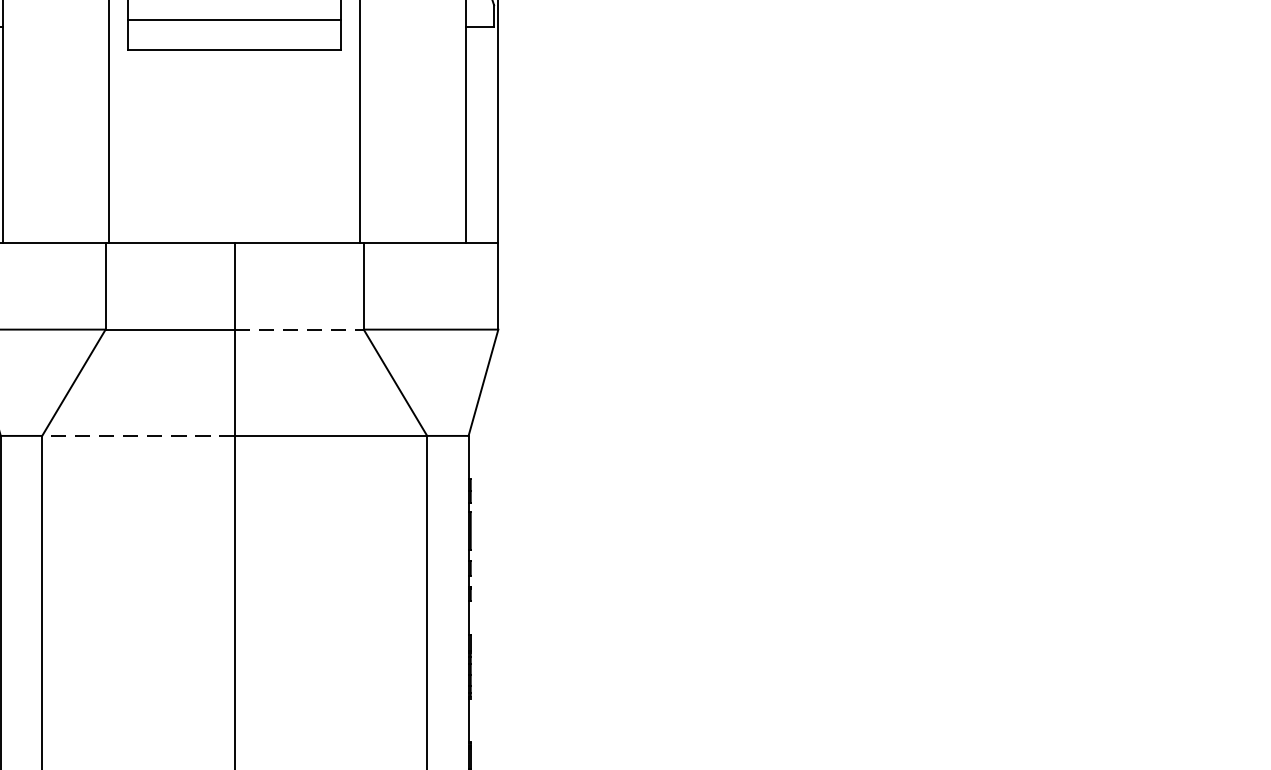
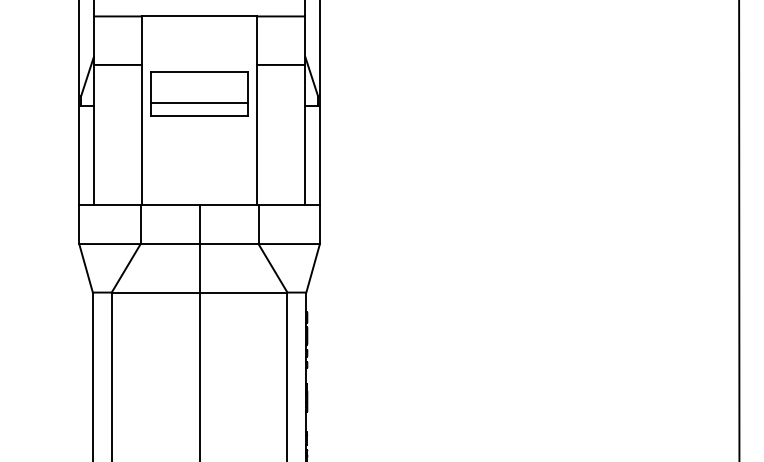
line: (300, 330) -> (229, 244), dashed -> solid
line: (138, 435) -> (155, 292), dashed -> solid

